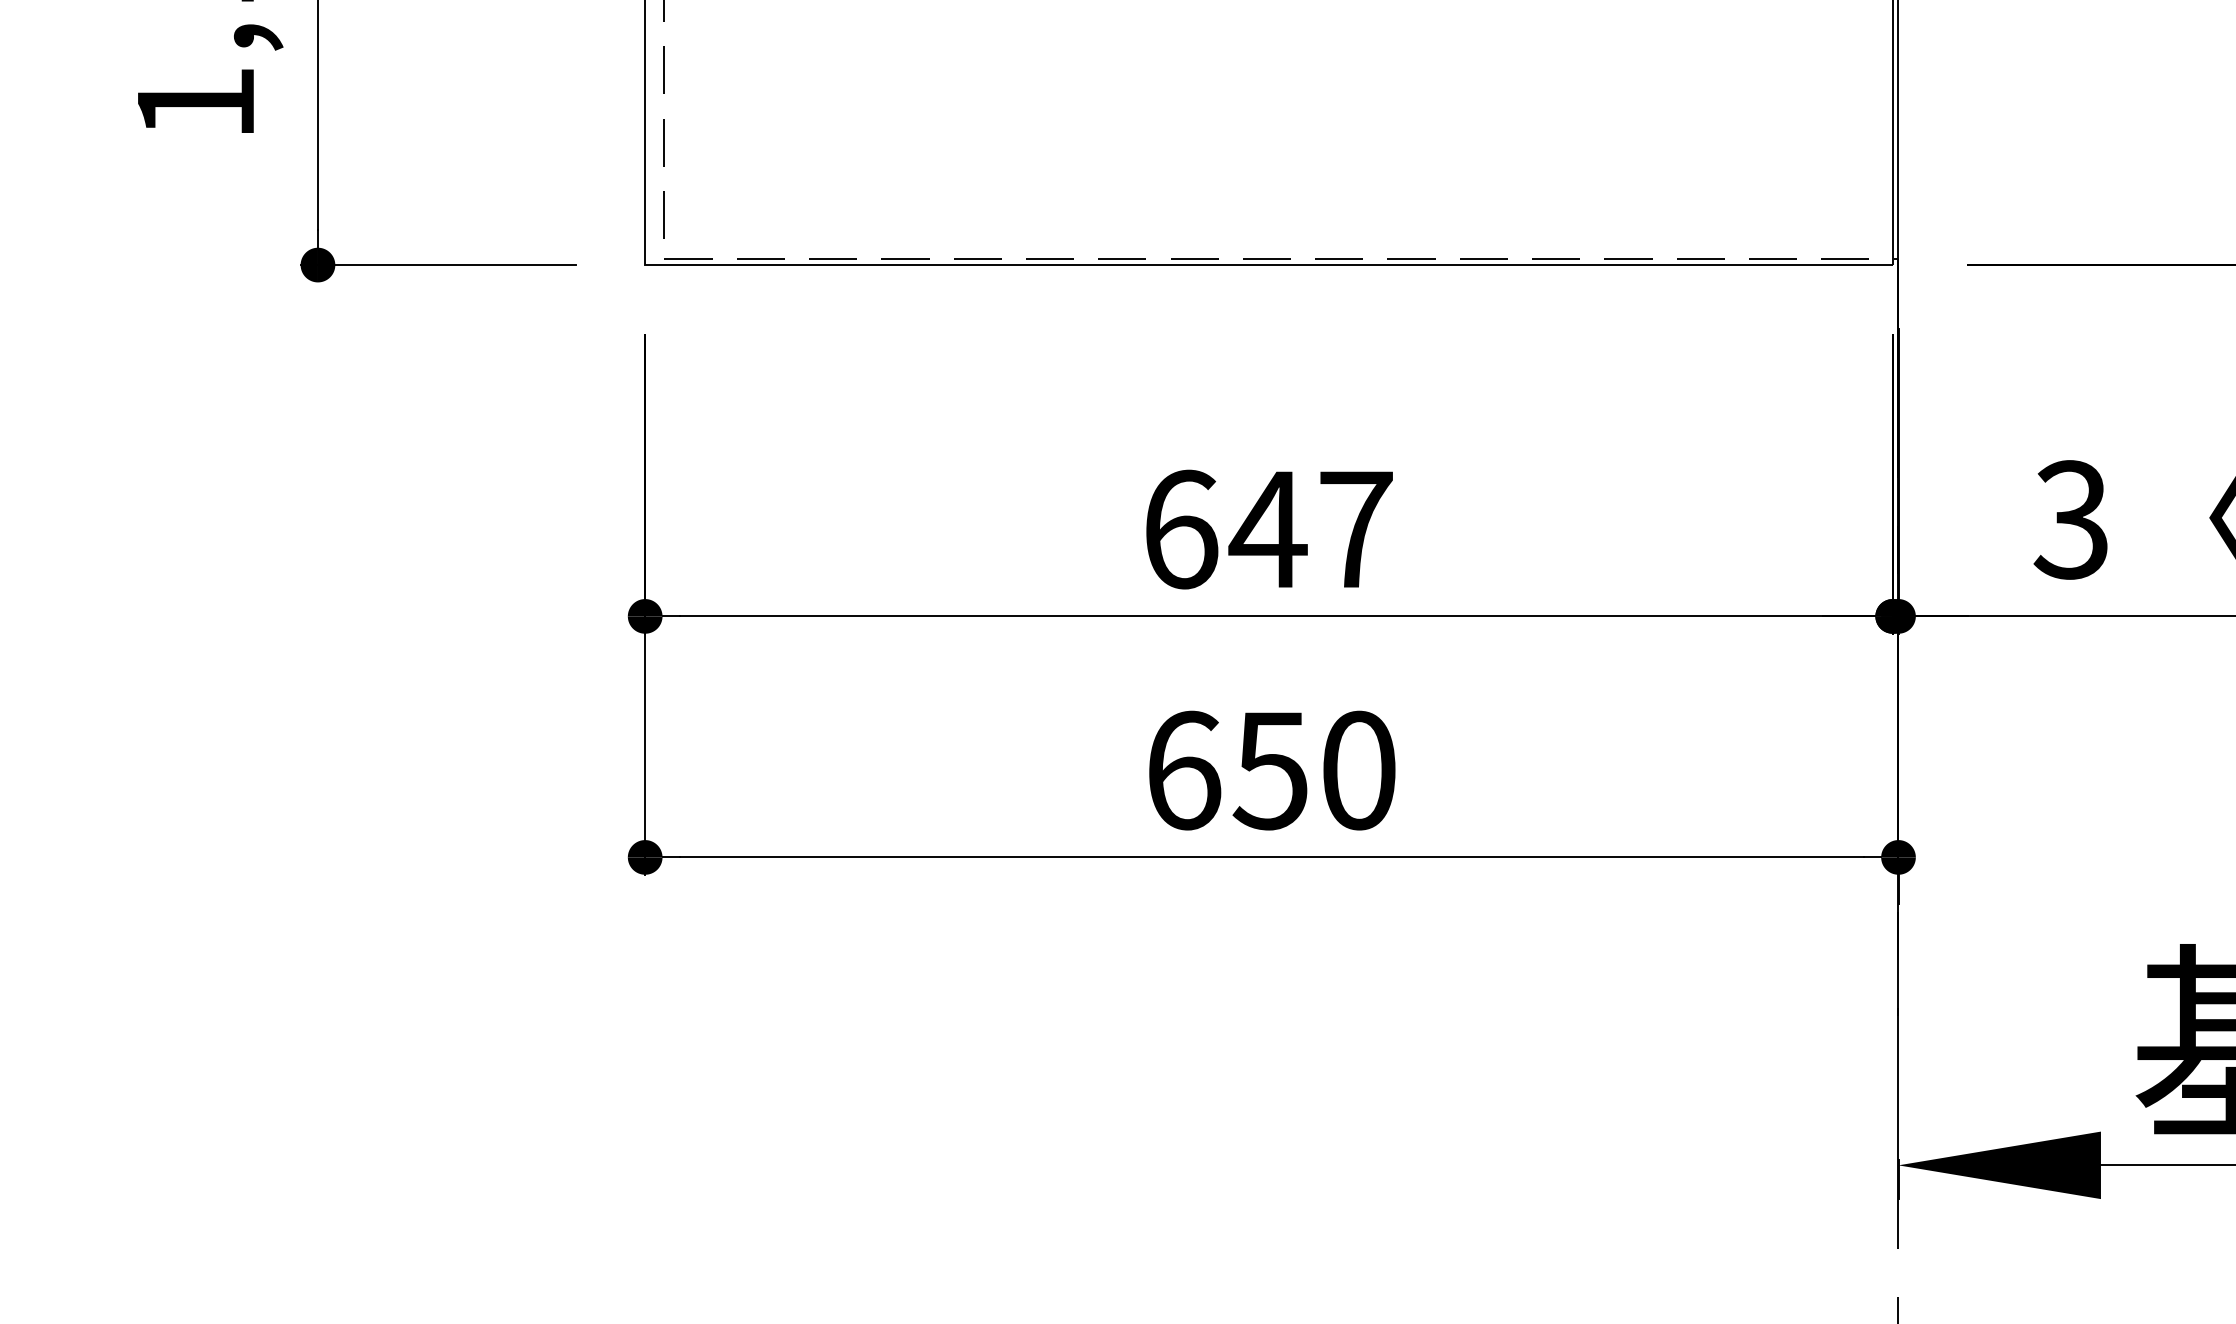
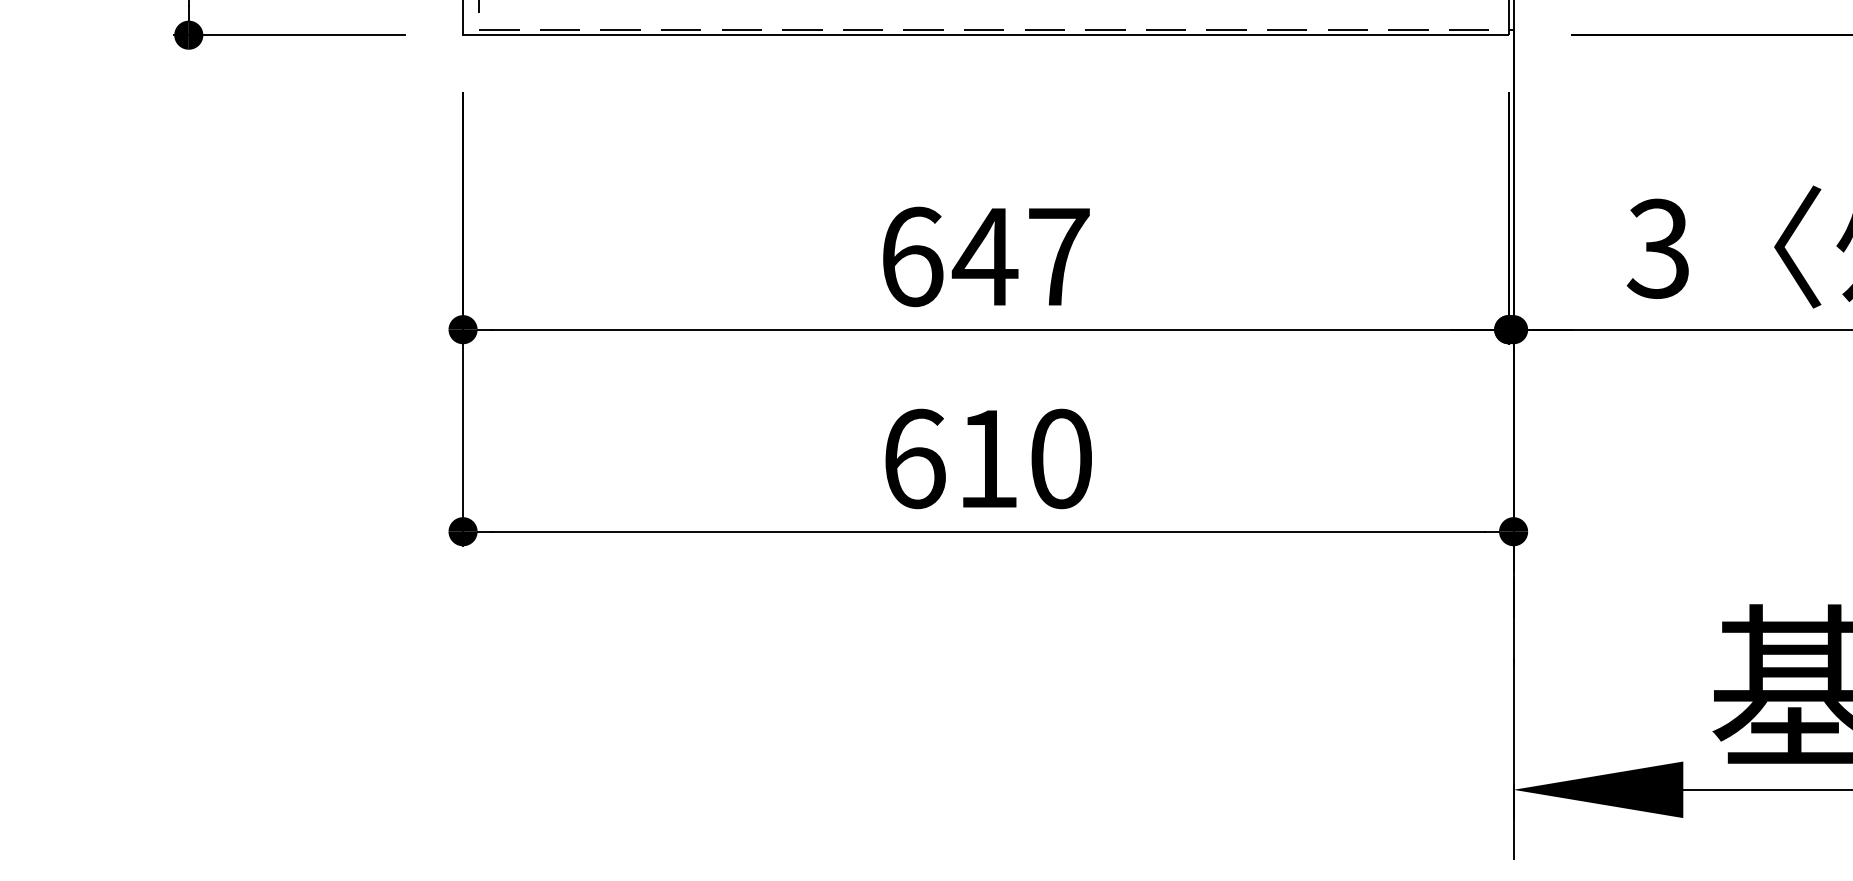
text: (1269, 771) -> (986, 459), 650 -> 610

